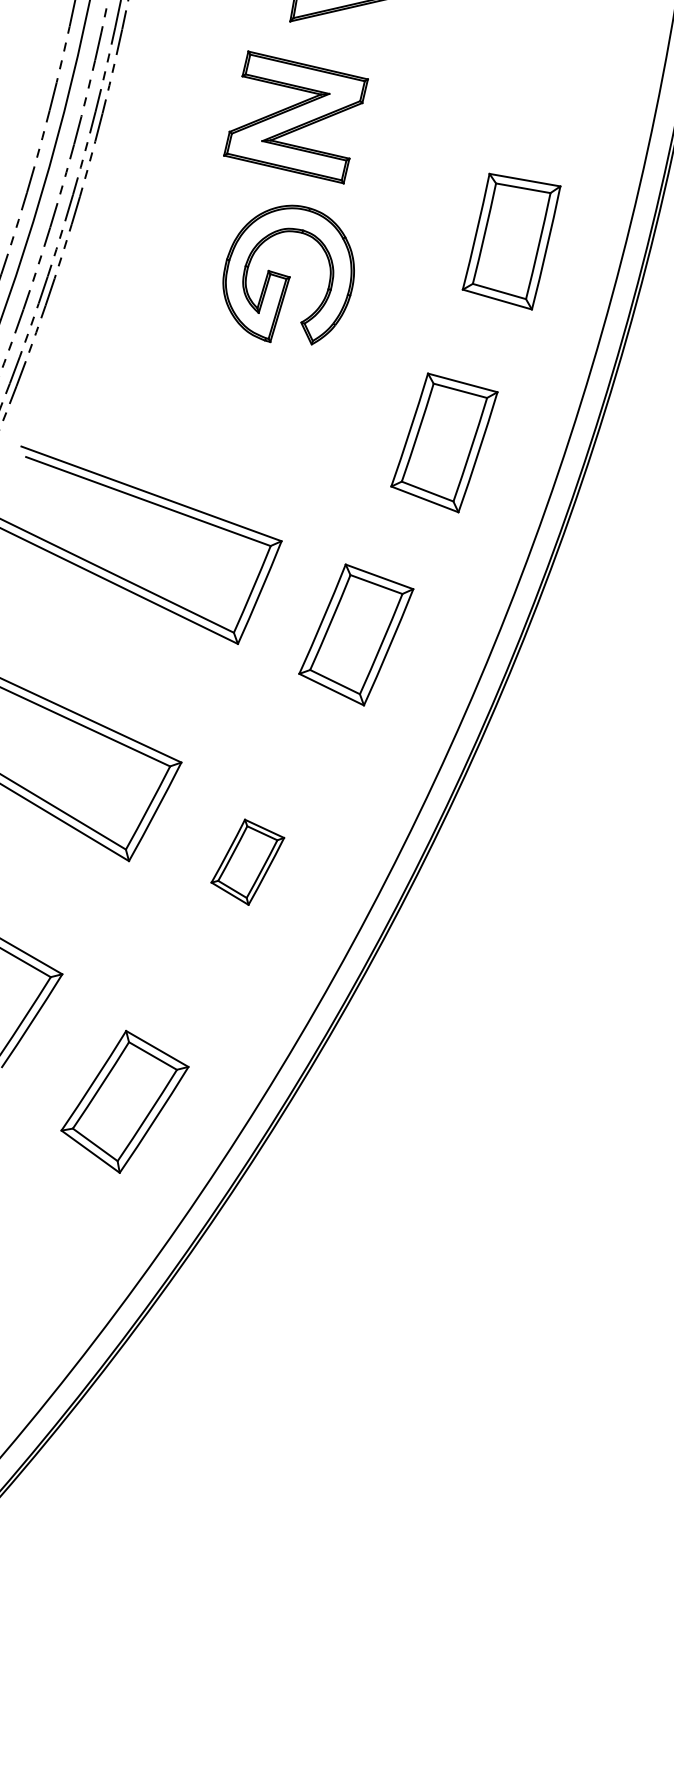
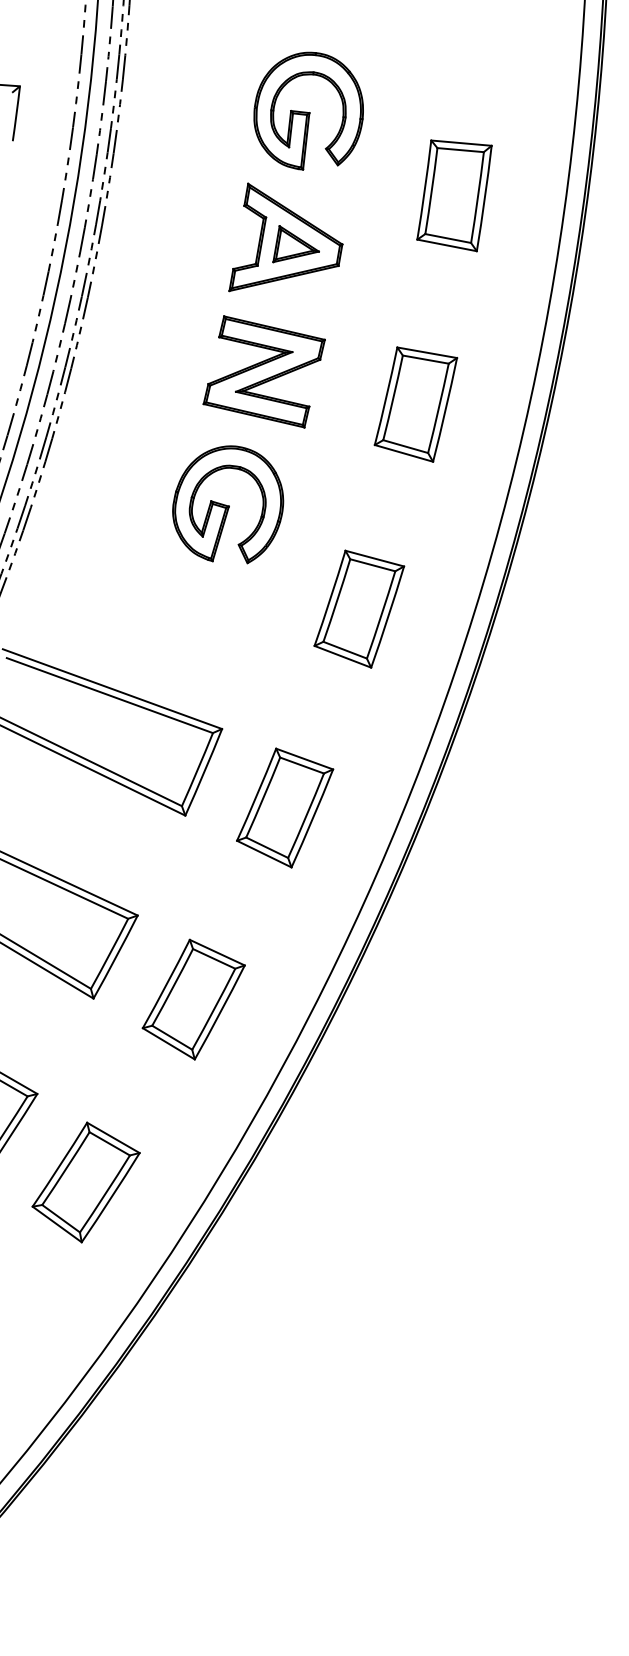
part: (295, 116) -> (263, 371), moved
part: (511, 241) -> (415, 404), moved
part: (444, 442) -> (359, 608), moved
part: (247, 862) -> (193, 999), size x1.67
part: (124, 1101) -> (85, 1182), moved

